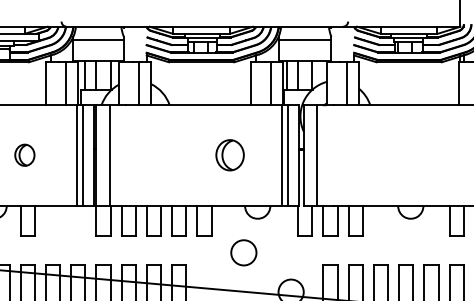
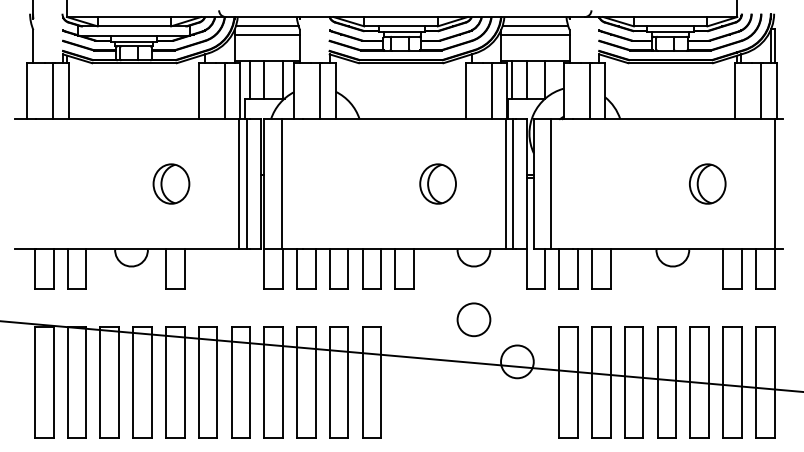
line: (98, 34) -> (266, 26), added
line: (305, 34) -> (535, 26), added
part: (24, 154) -> (171, 183), size x1.43
part: (437, 154) -> (707, 183), added
circle: (243, 252) -> (473, 319), moved

